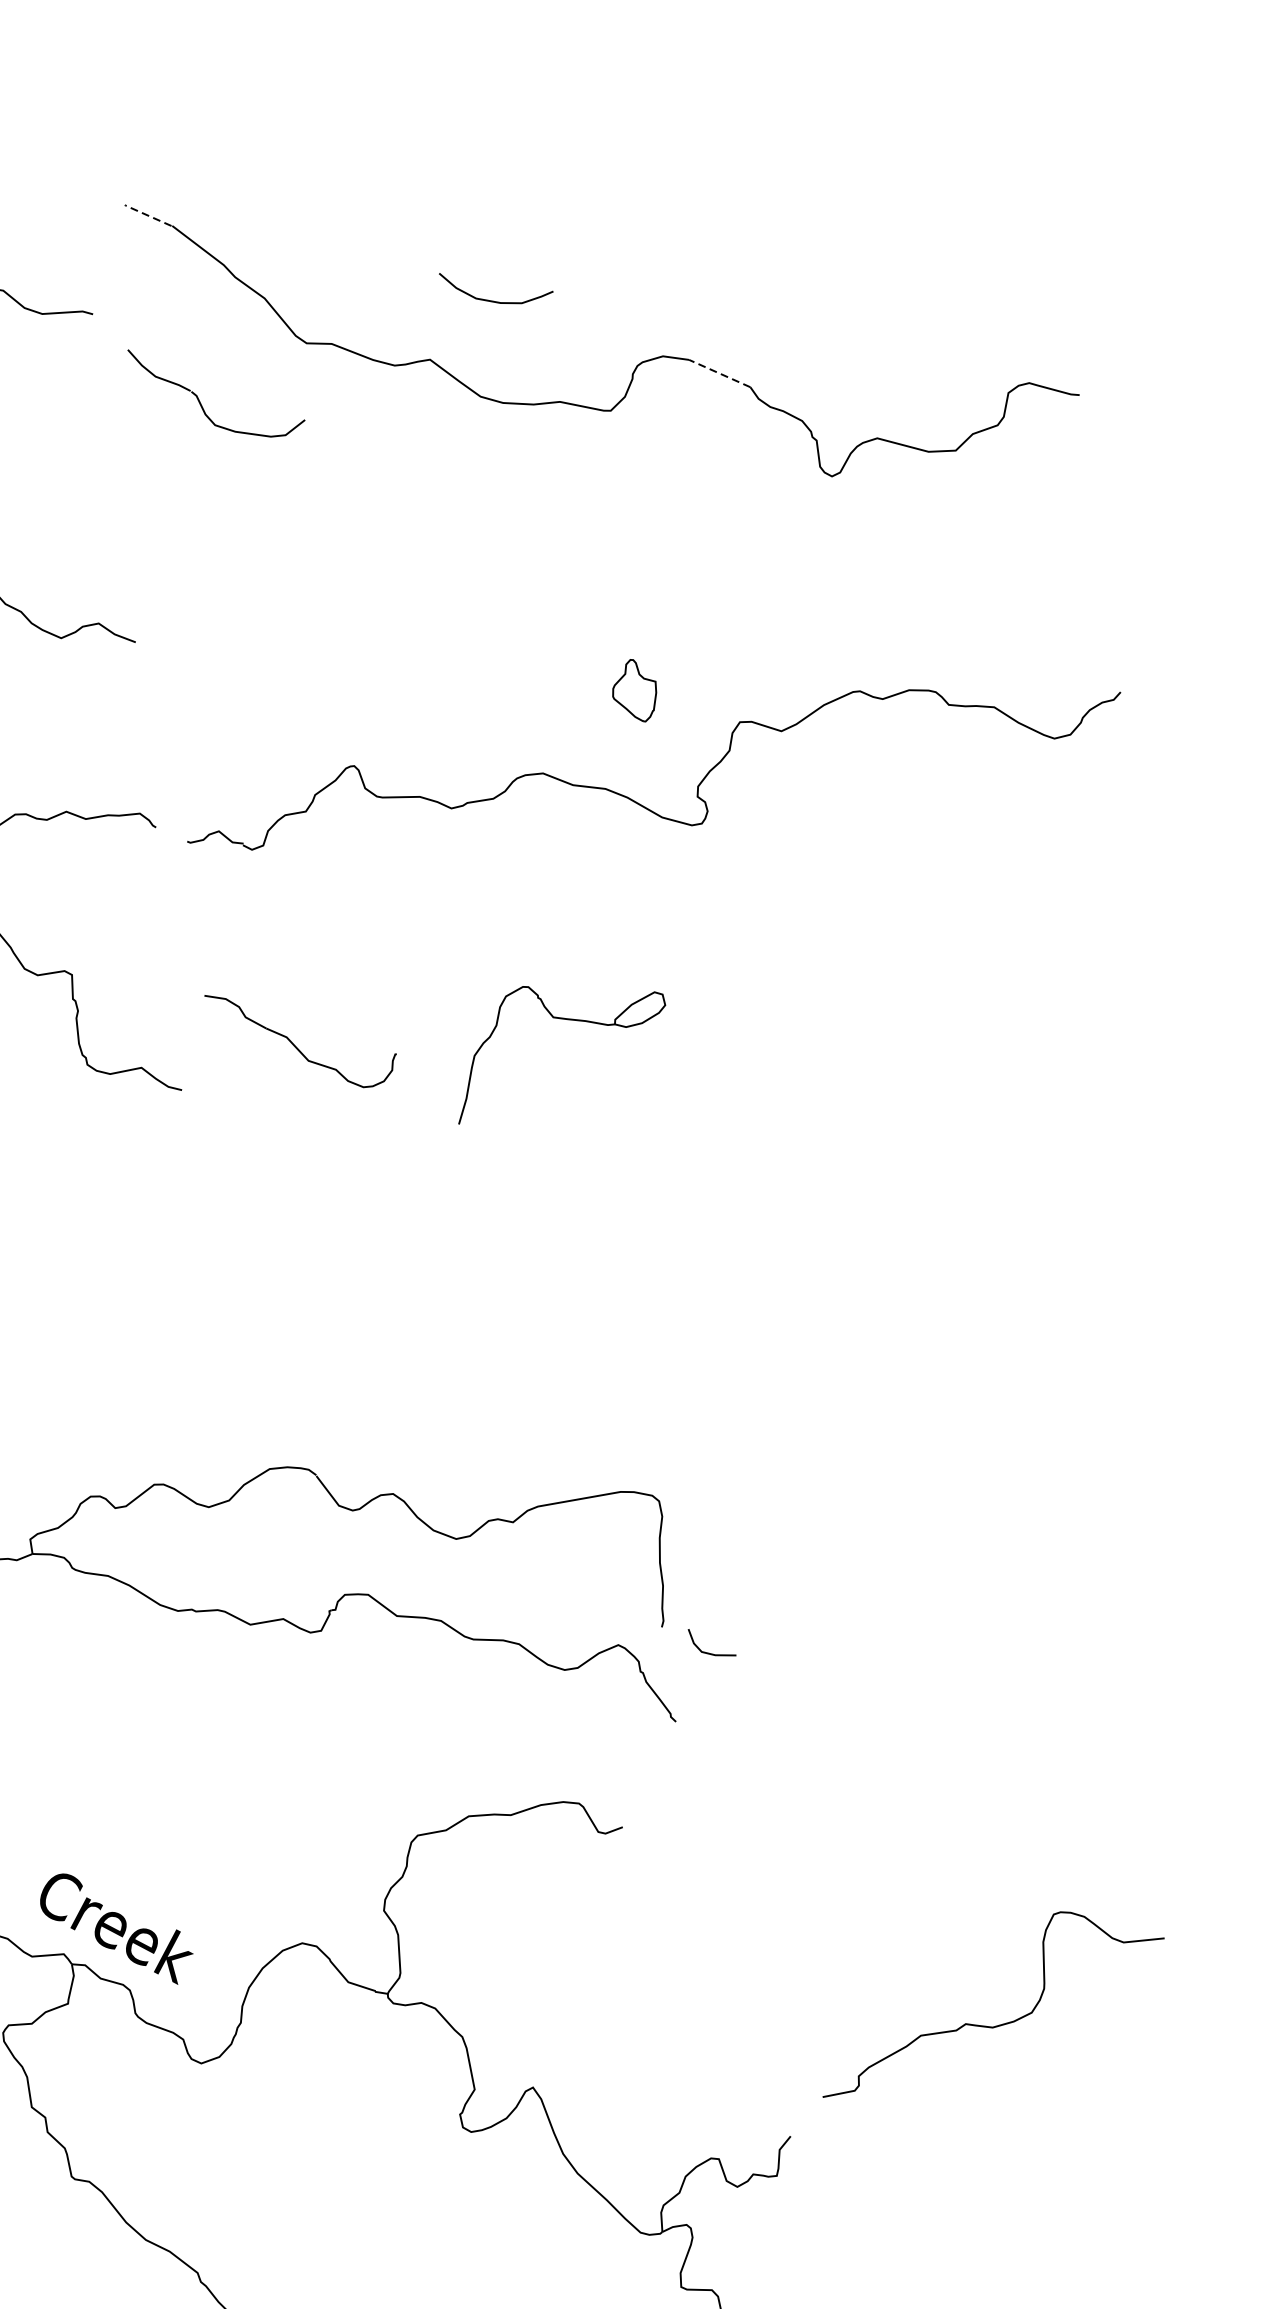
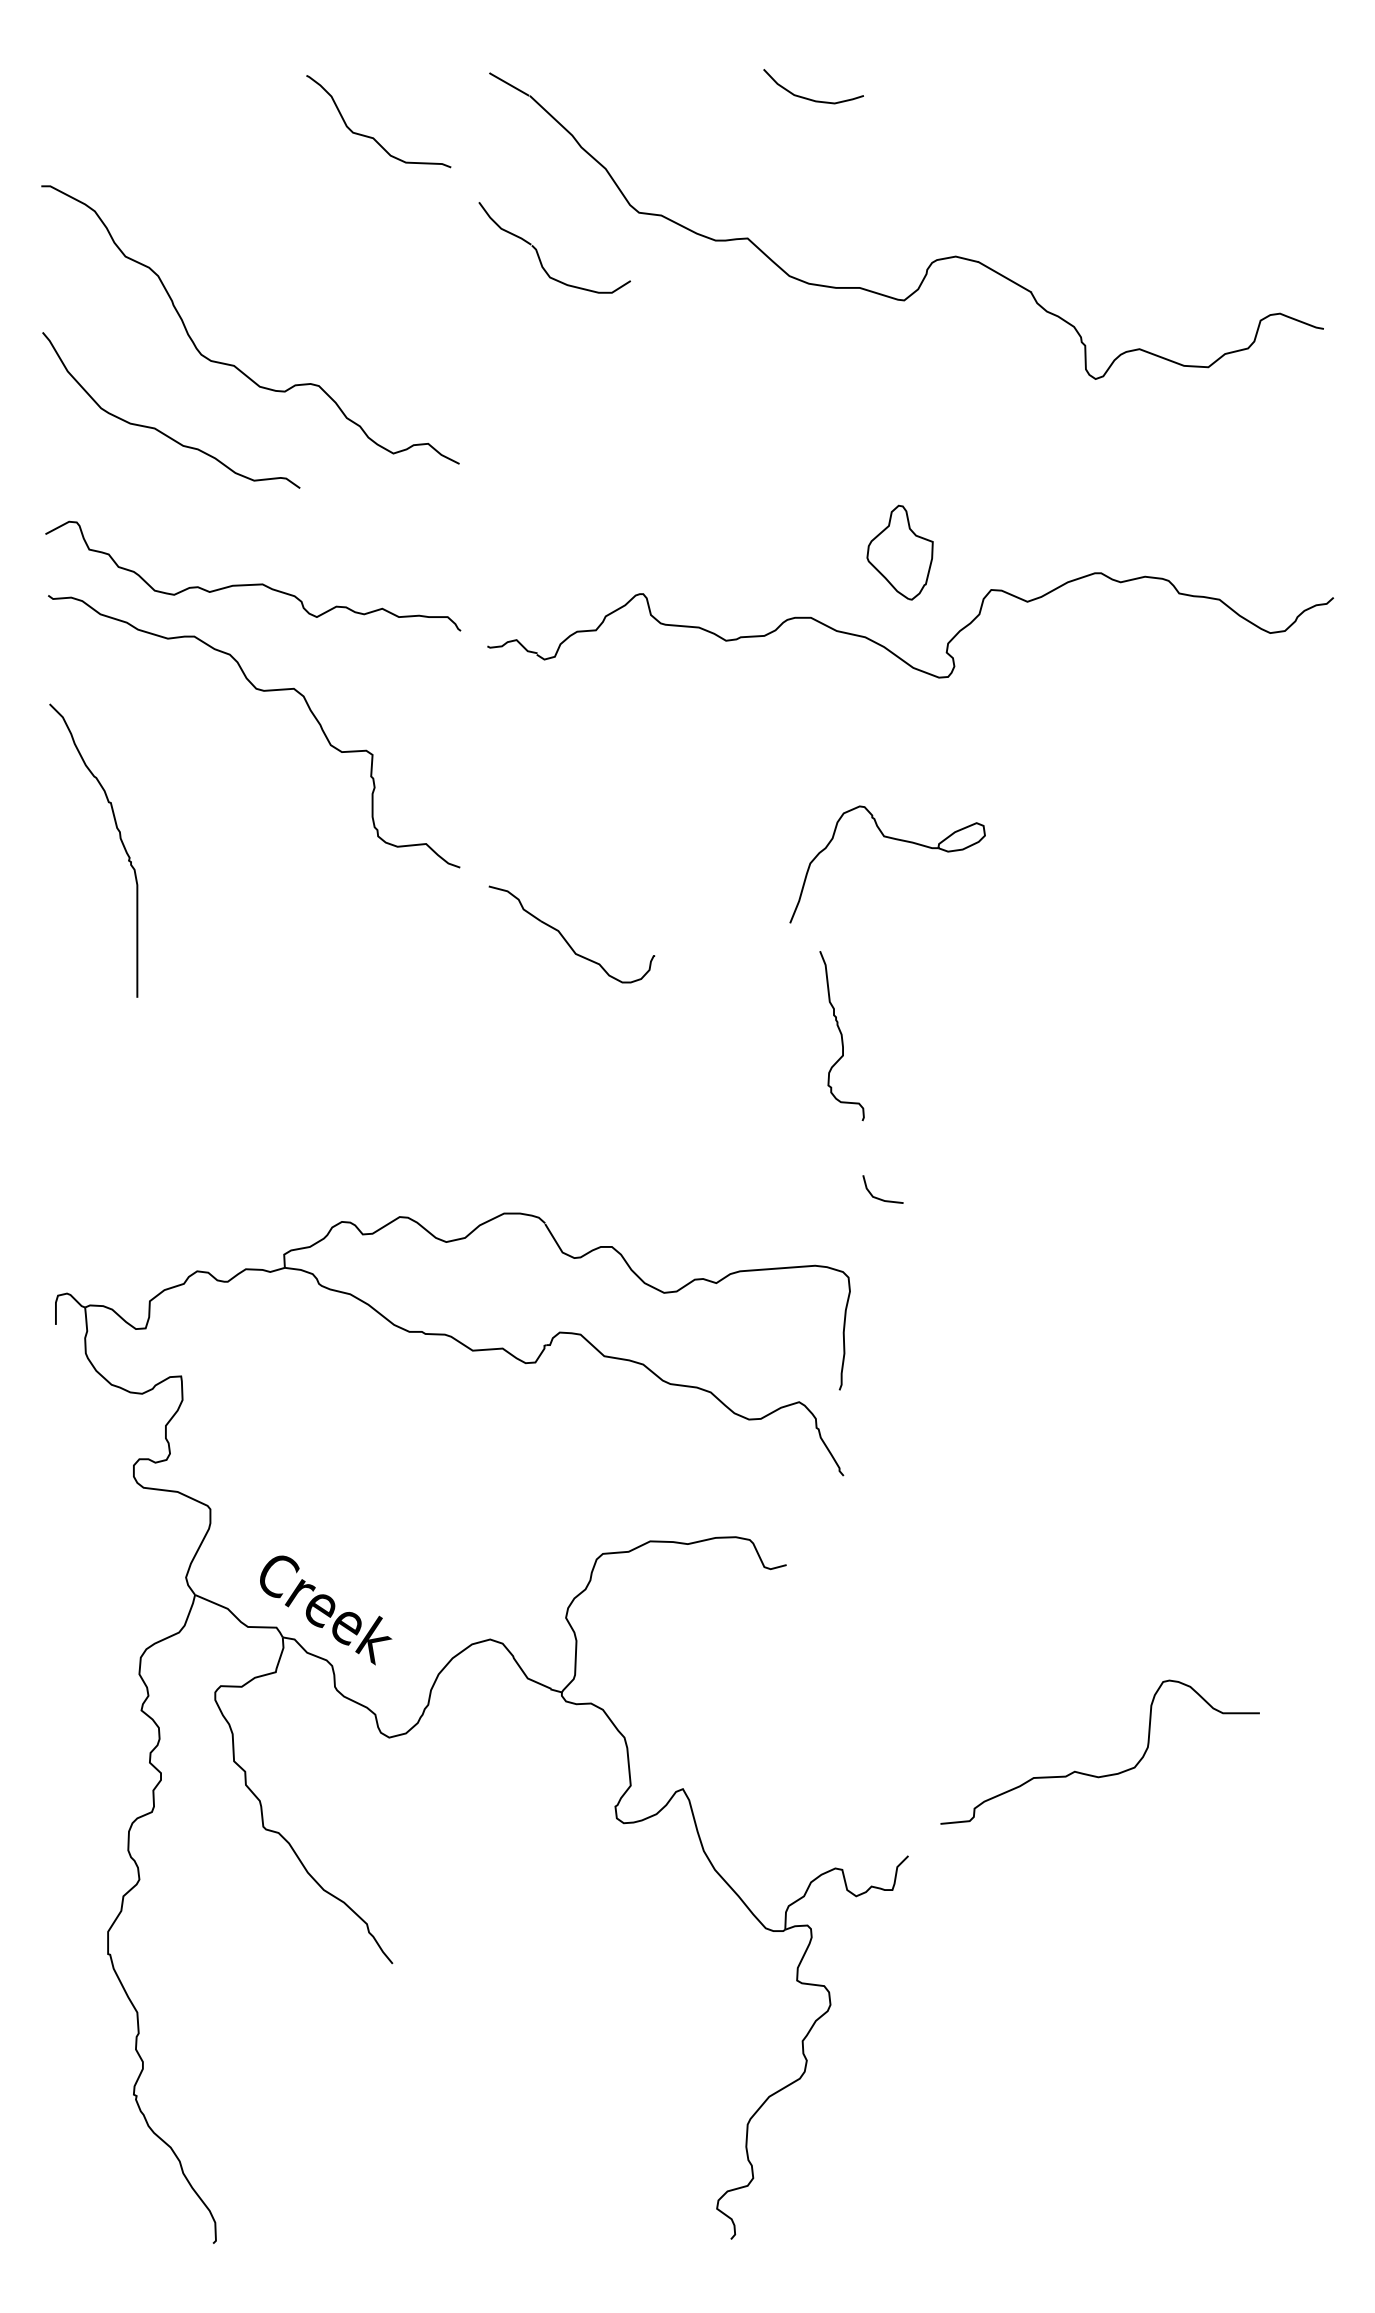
line: (147, 214) -> (508, 83), dashed -> solid
curve: (494, 300) -> (810, 98), moved
line: (719, 372) -> (1004, 276), dashed -> solid
part: (633, 690) -> (899, 552), size x1.67
part: (563, 1019) -> (892, 839), moved
part: (296, 1045) -> (566, 939), moved
curve: (624, 1234) -> (841, 1036), added
line: (707, 1652) -> (878, 1197), moved

